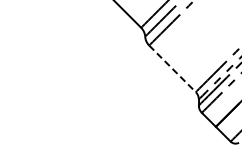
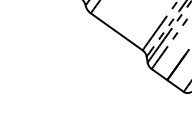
line: (172, 68) -> (116, 31), dashed -> solid

